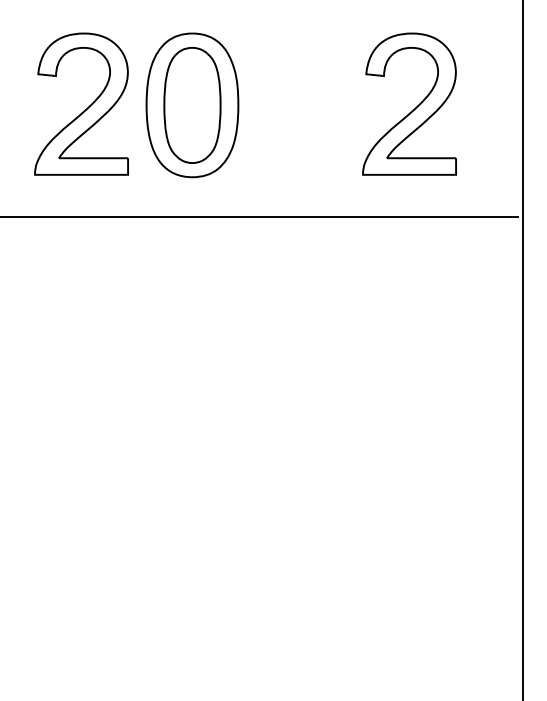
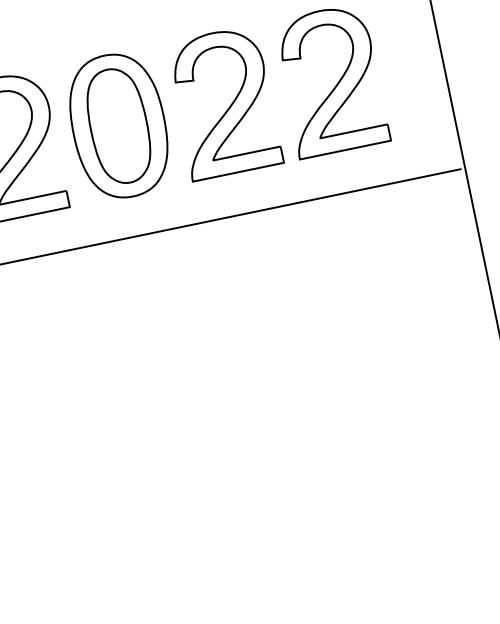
part: (304, 108) -> (229, 106), added

